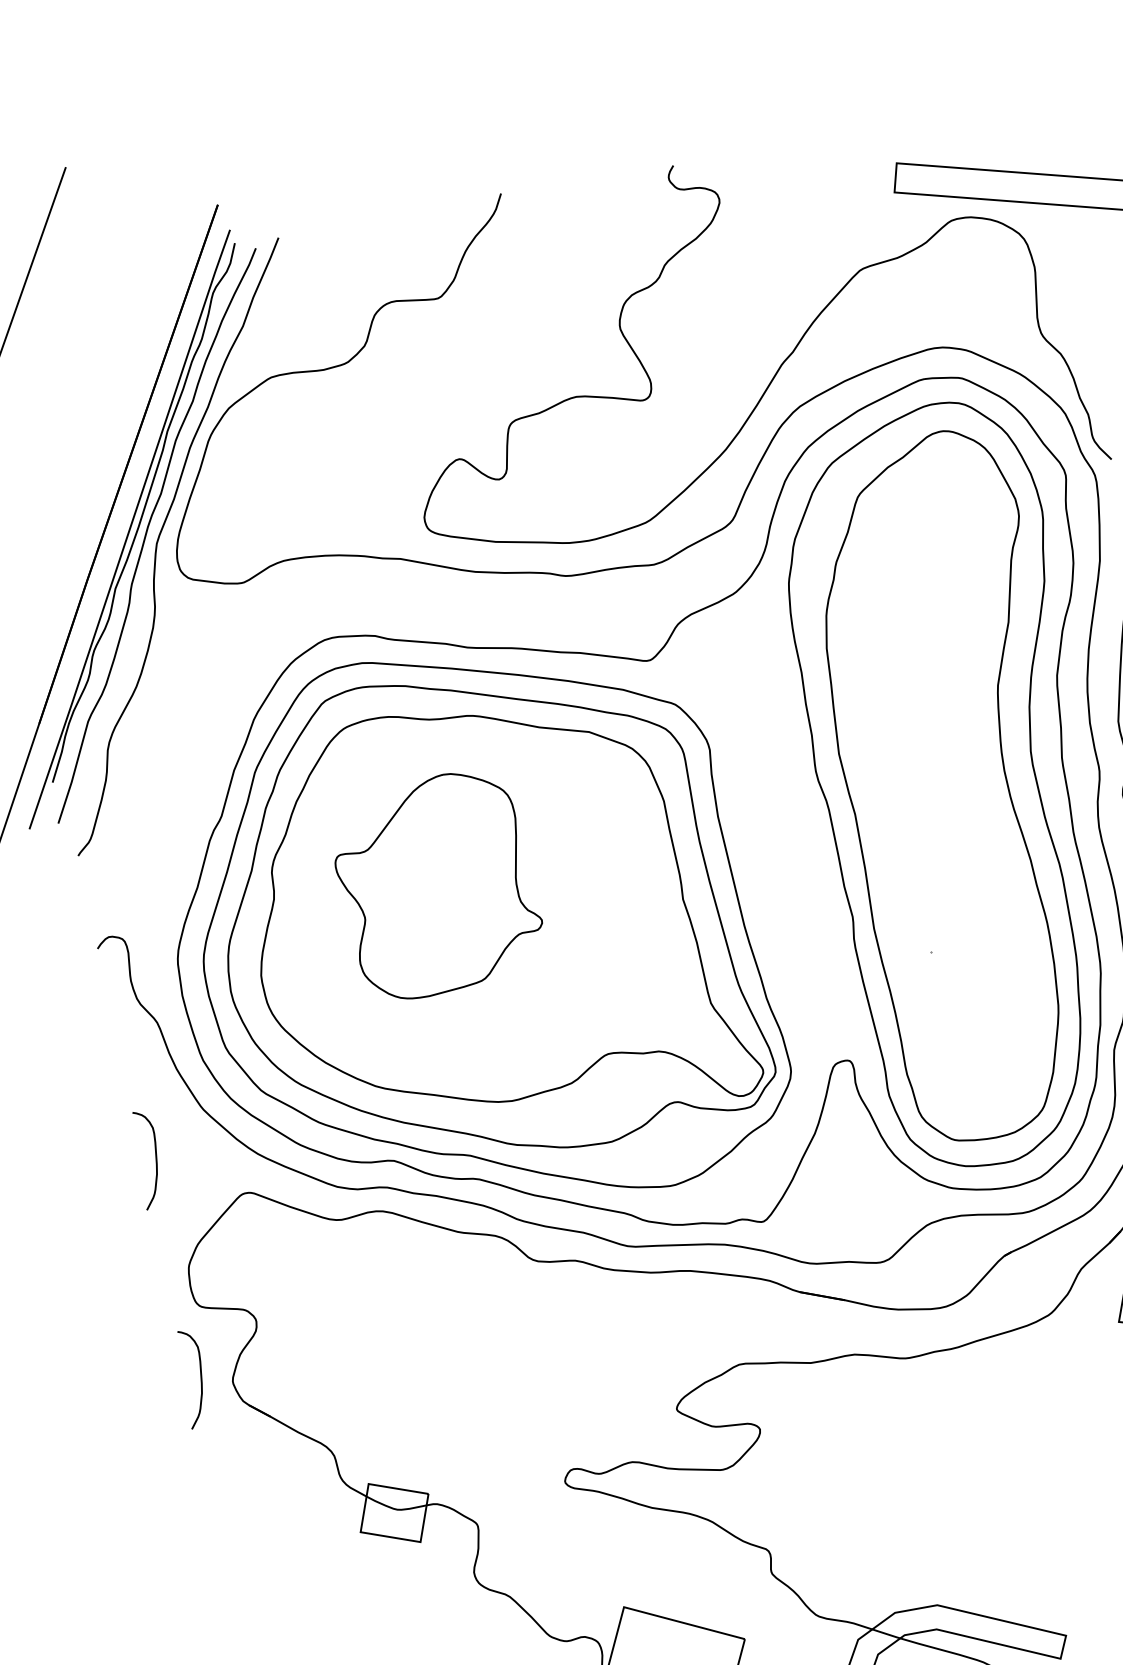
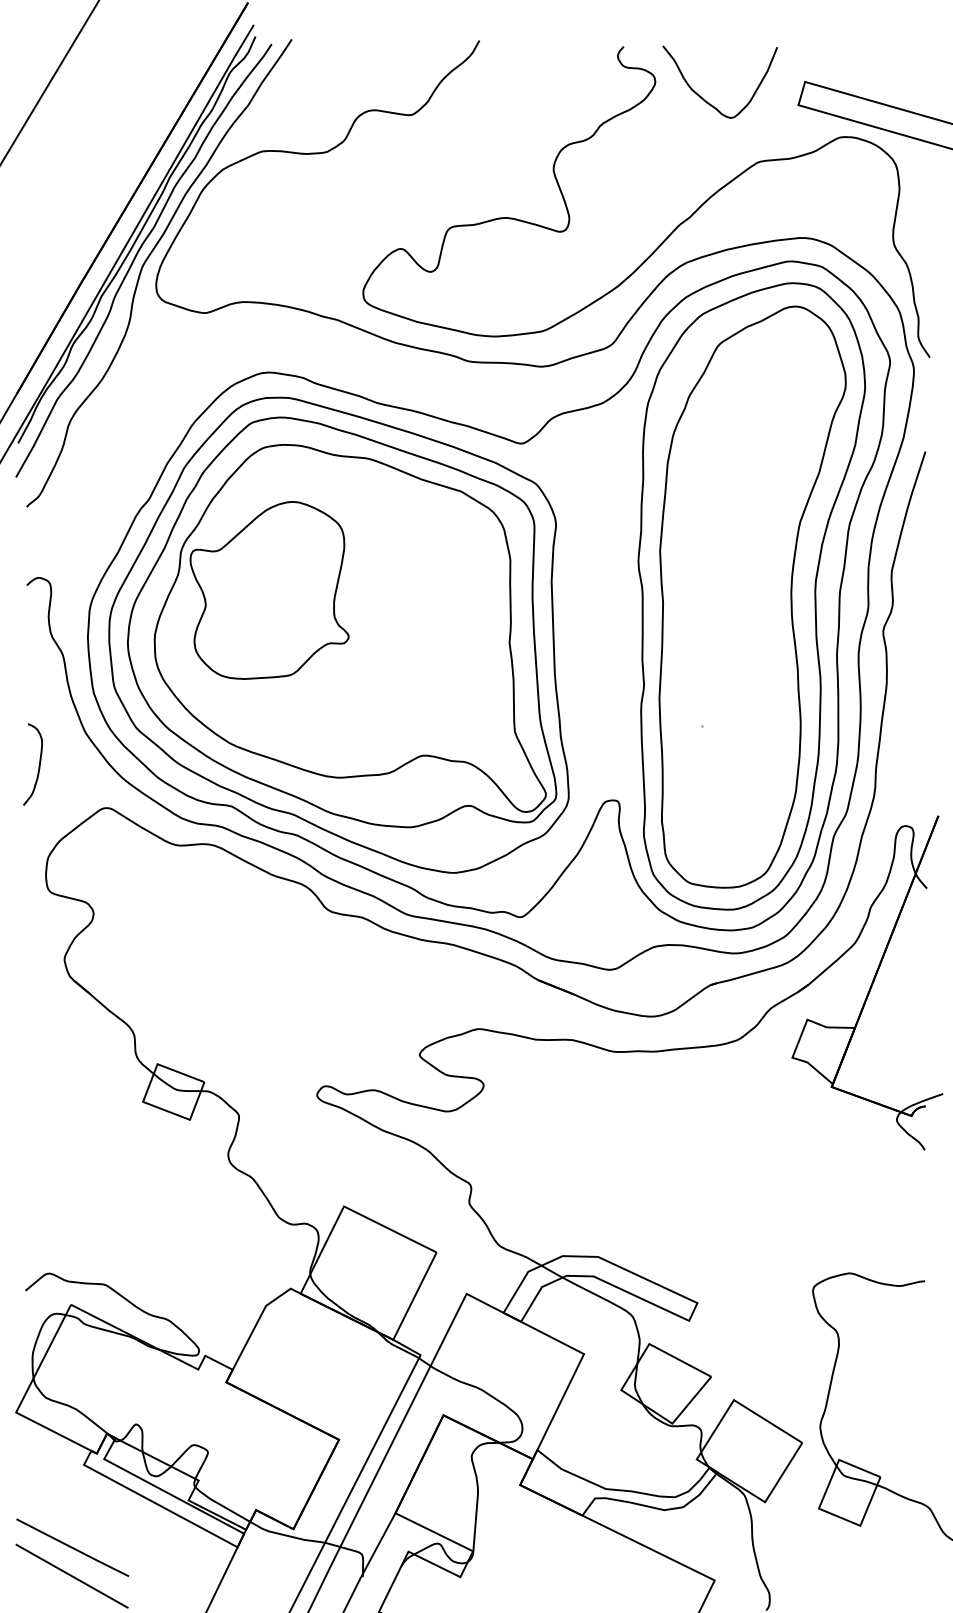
curve: (783, 208) -> (705, 99), added
part: (436, 885) -> (269, 590), moved
curve: (199, 1378) -> (38, 950), removed

